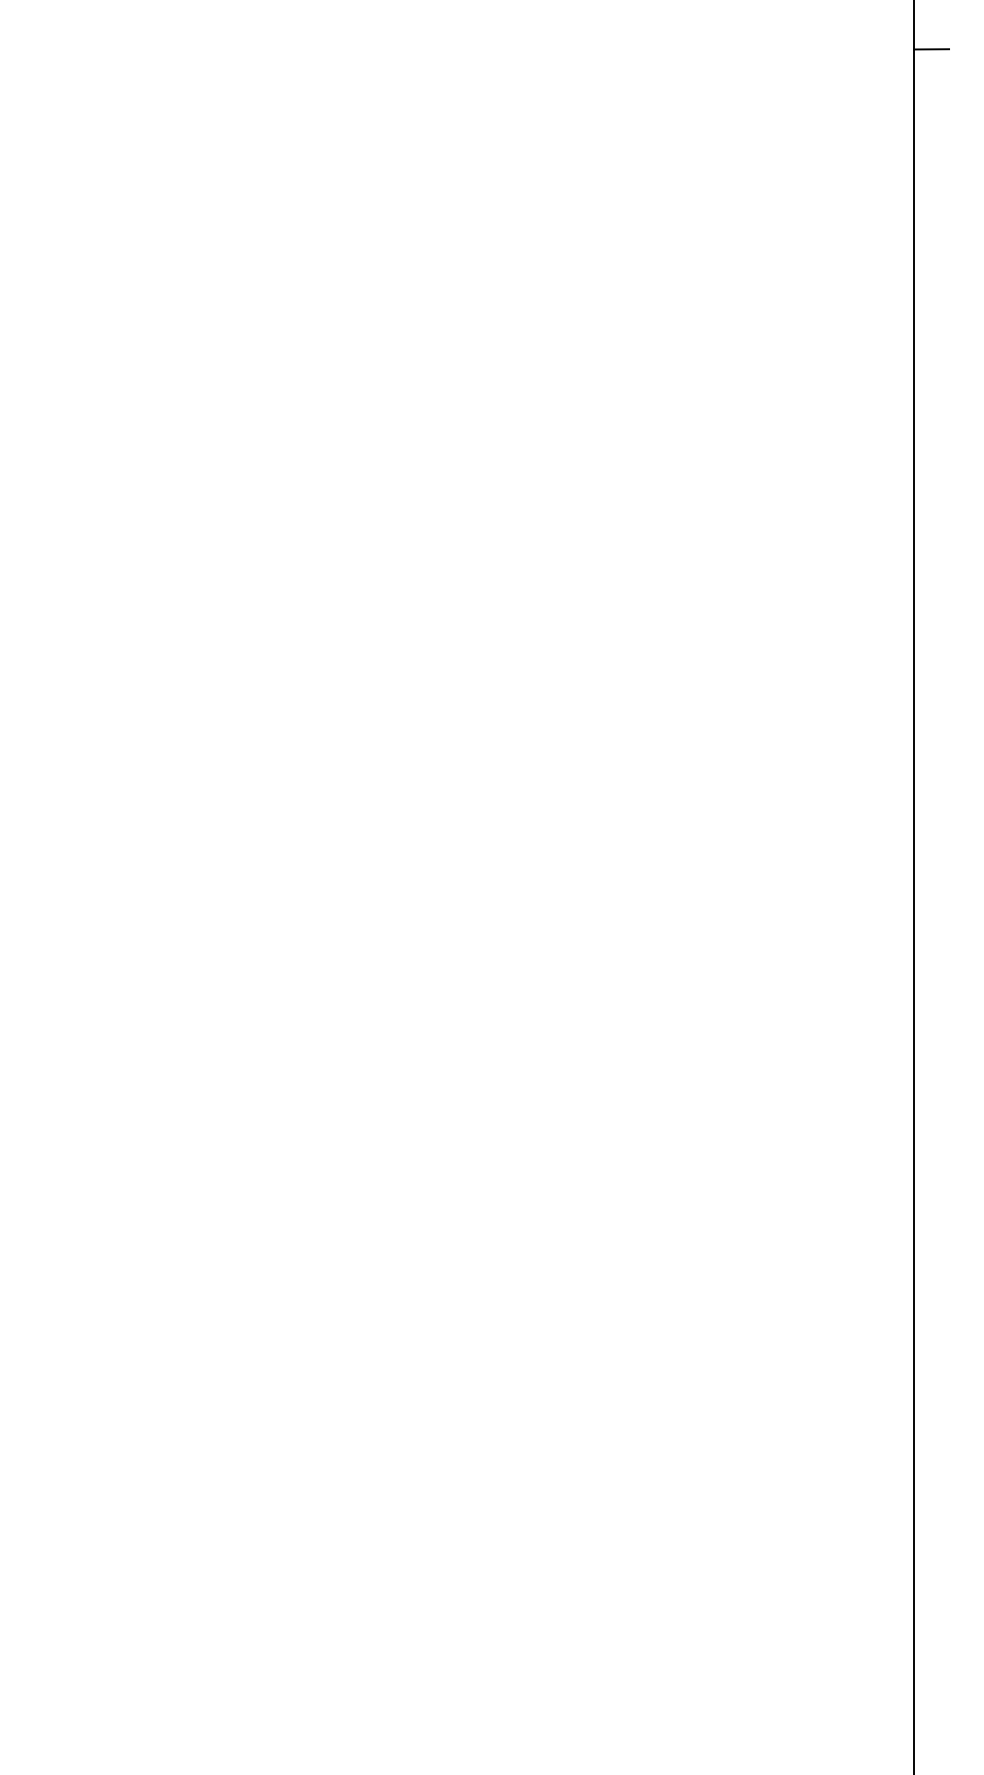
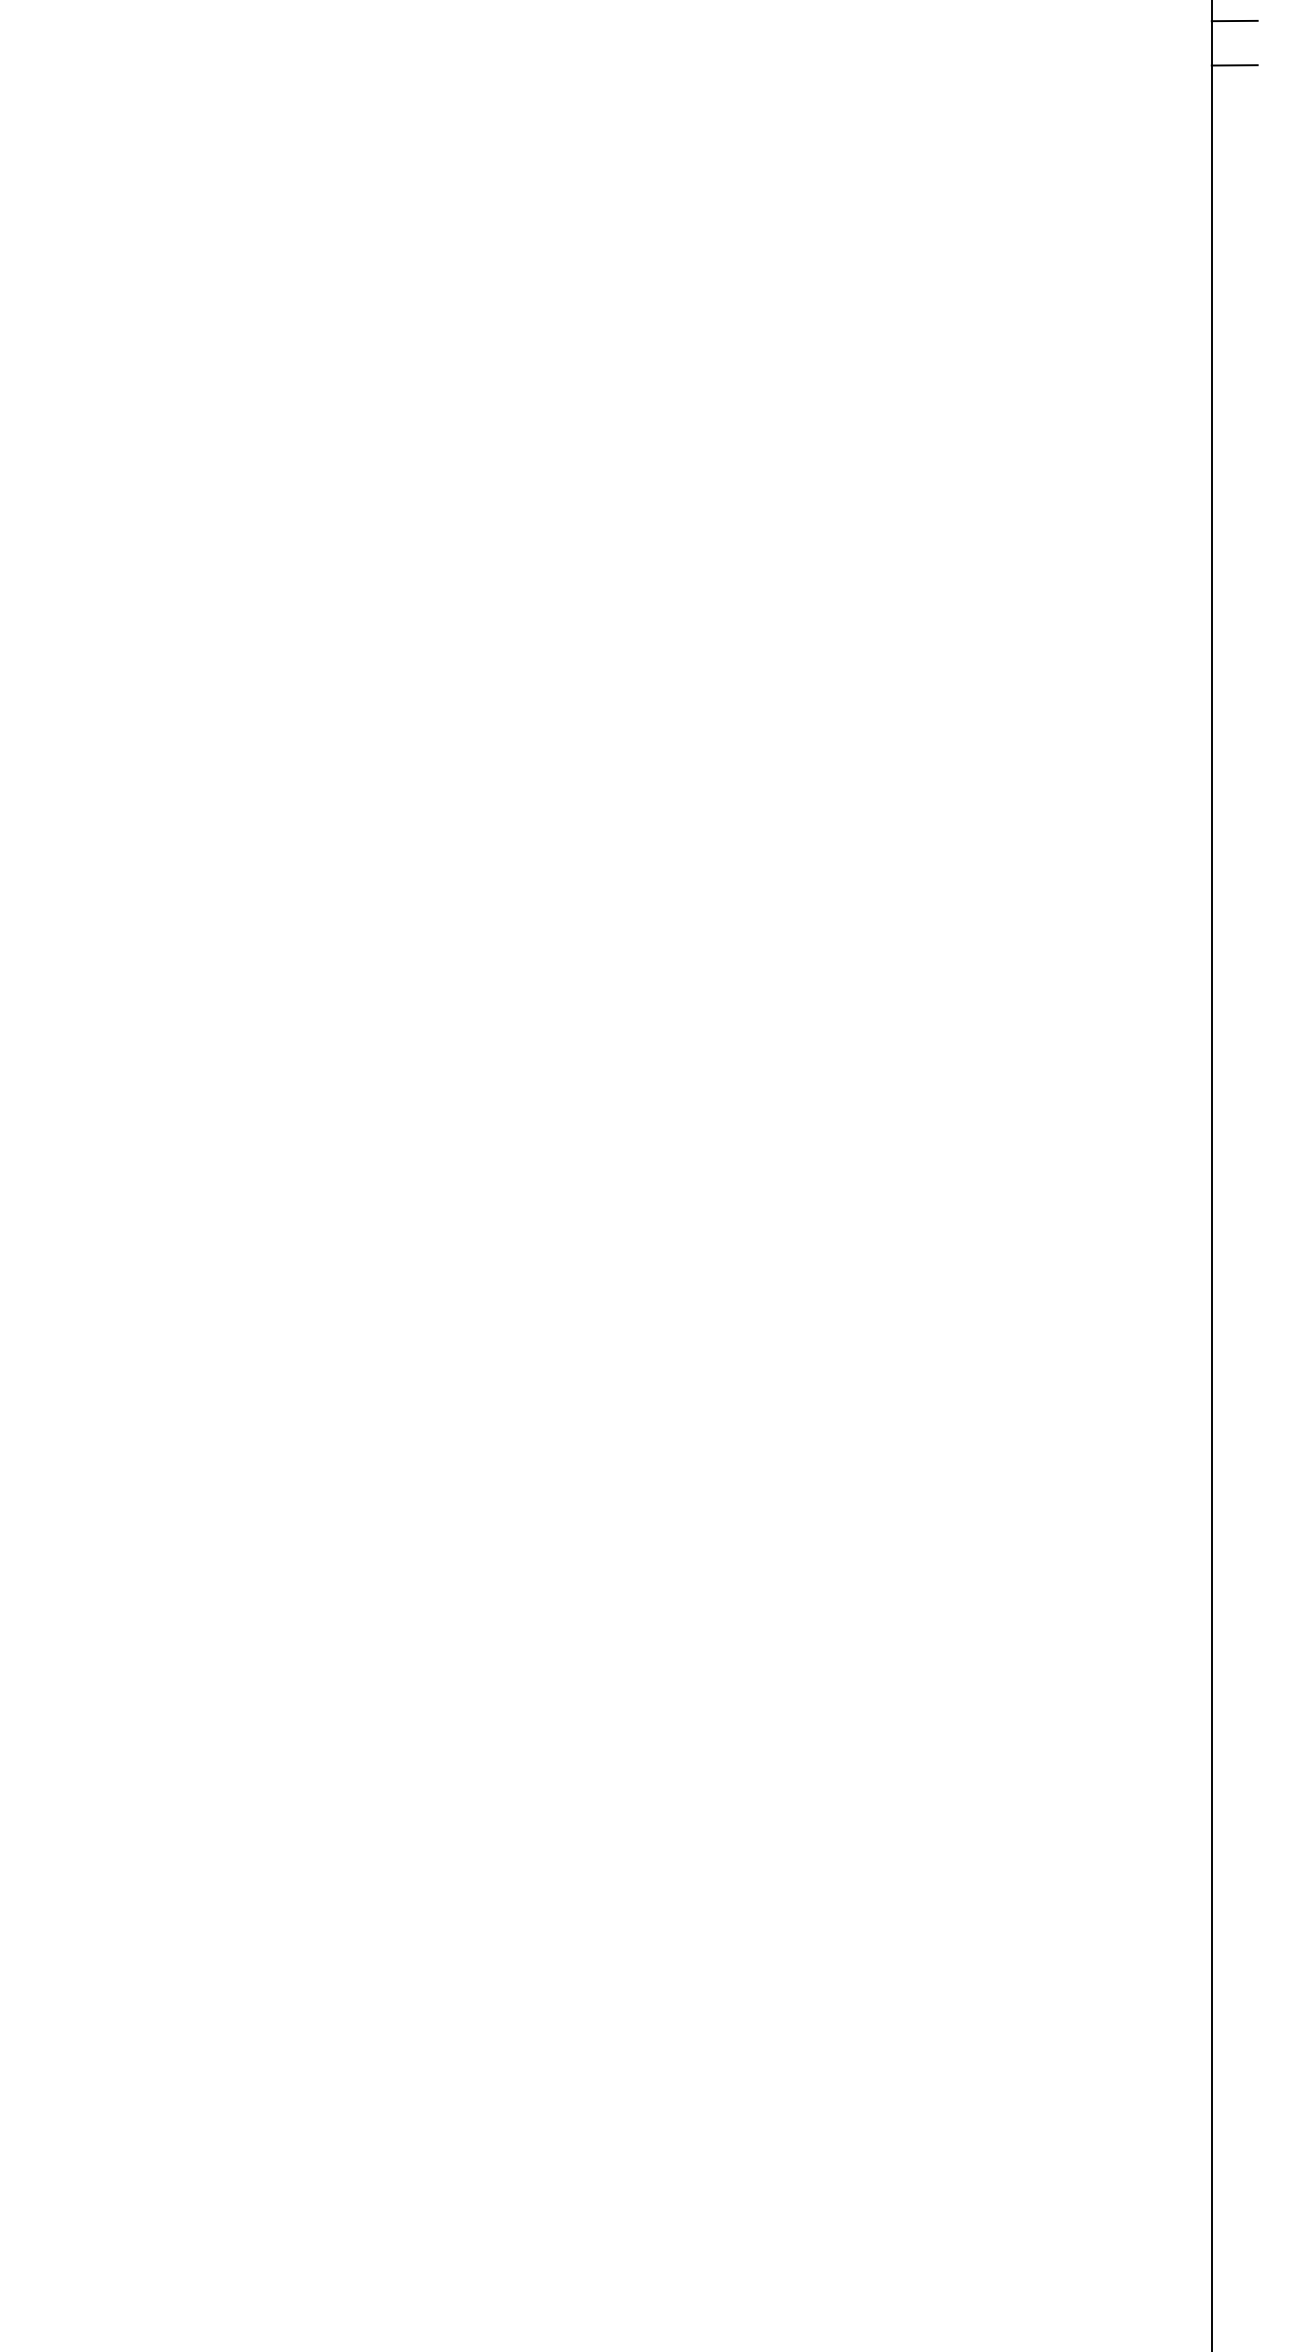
line: (931, 15) -> (1234, 20), added

